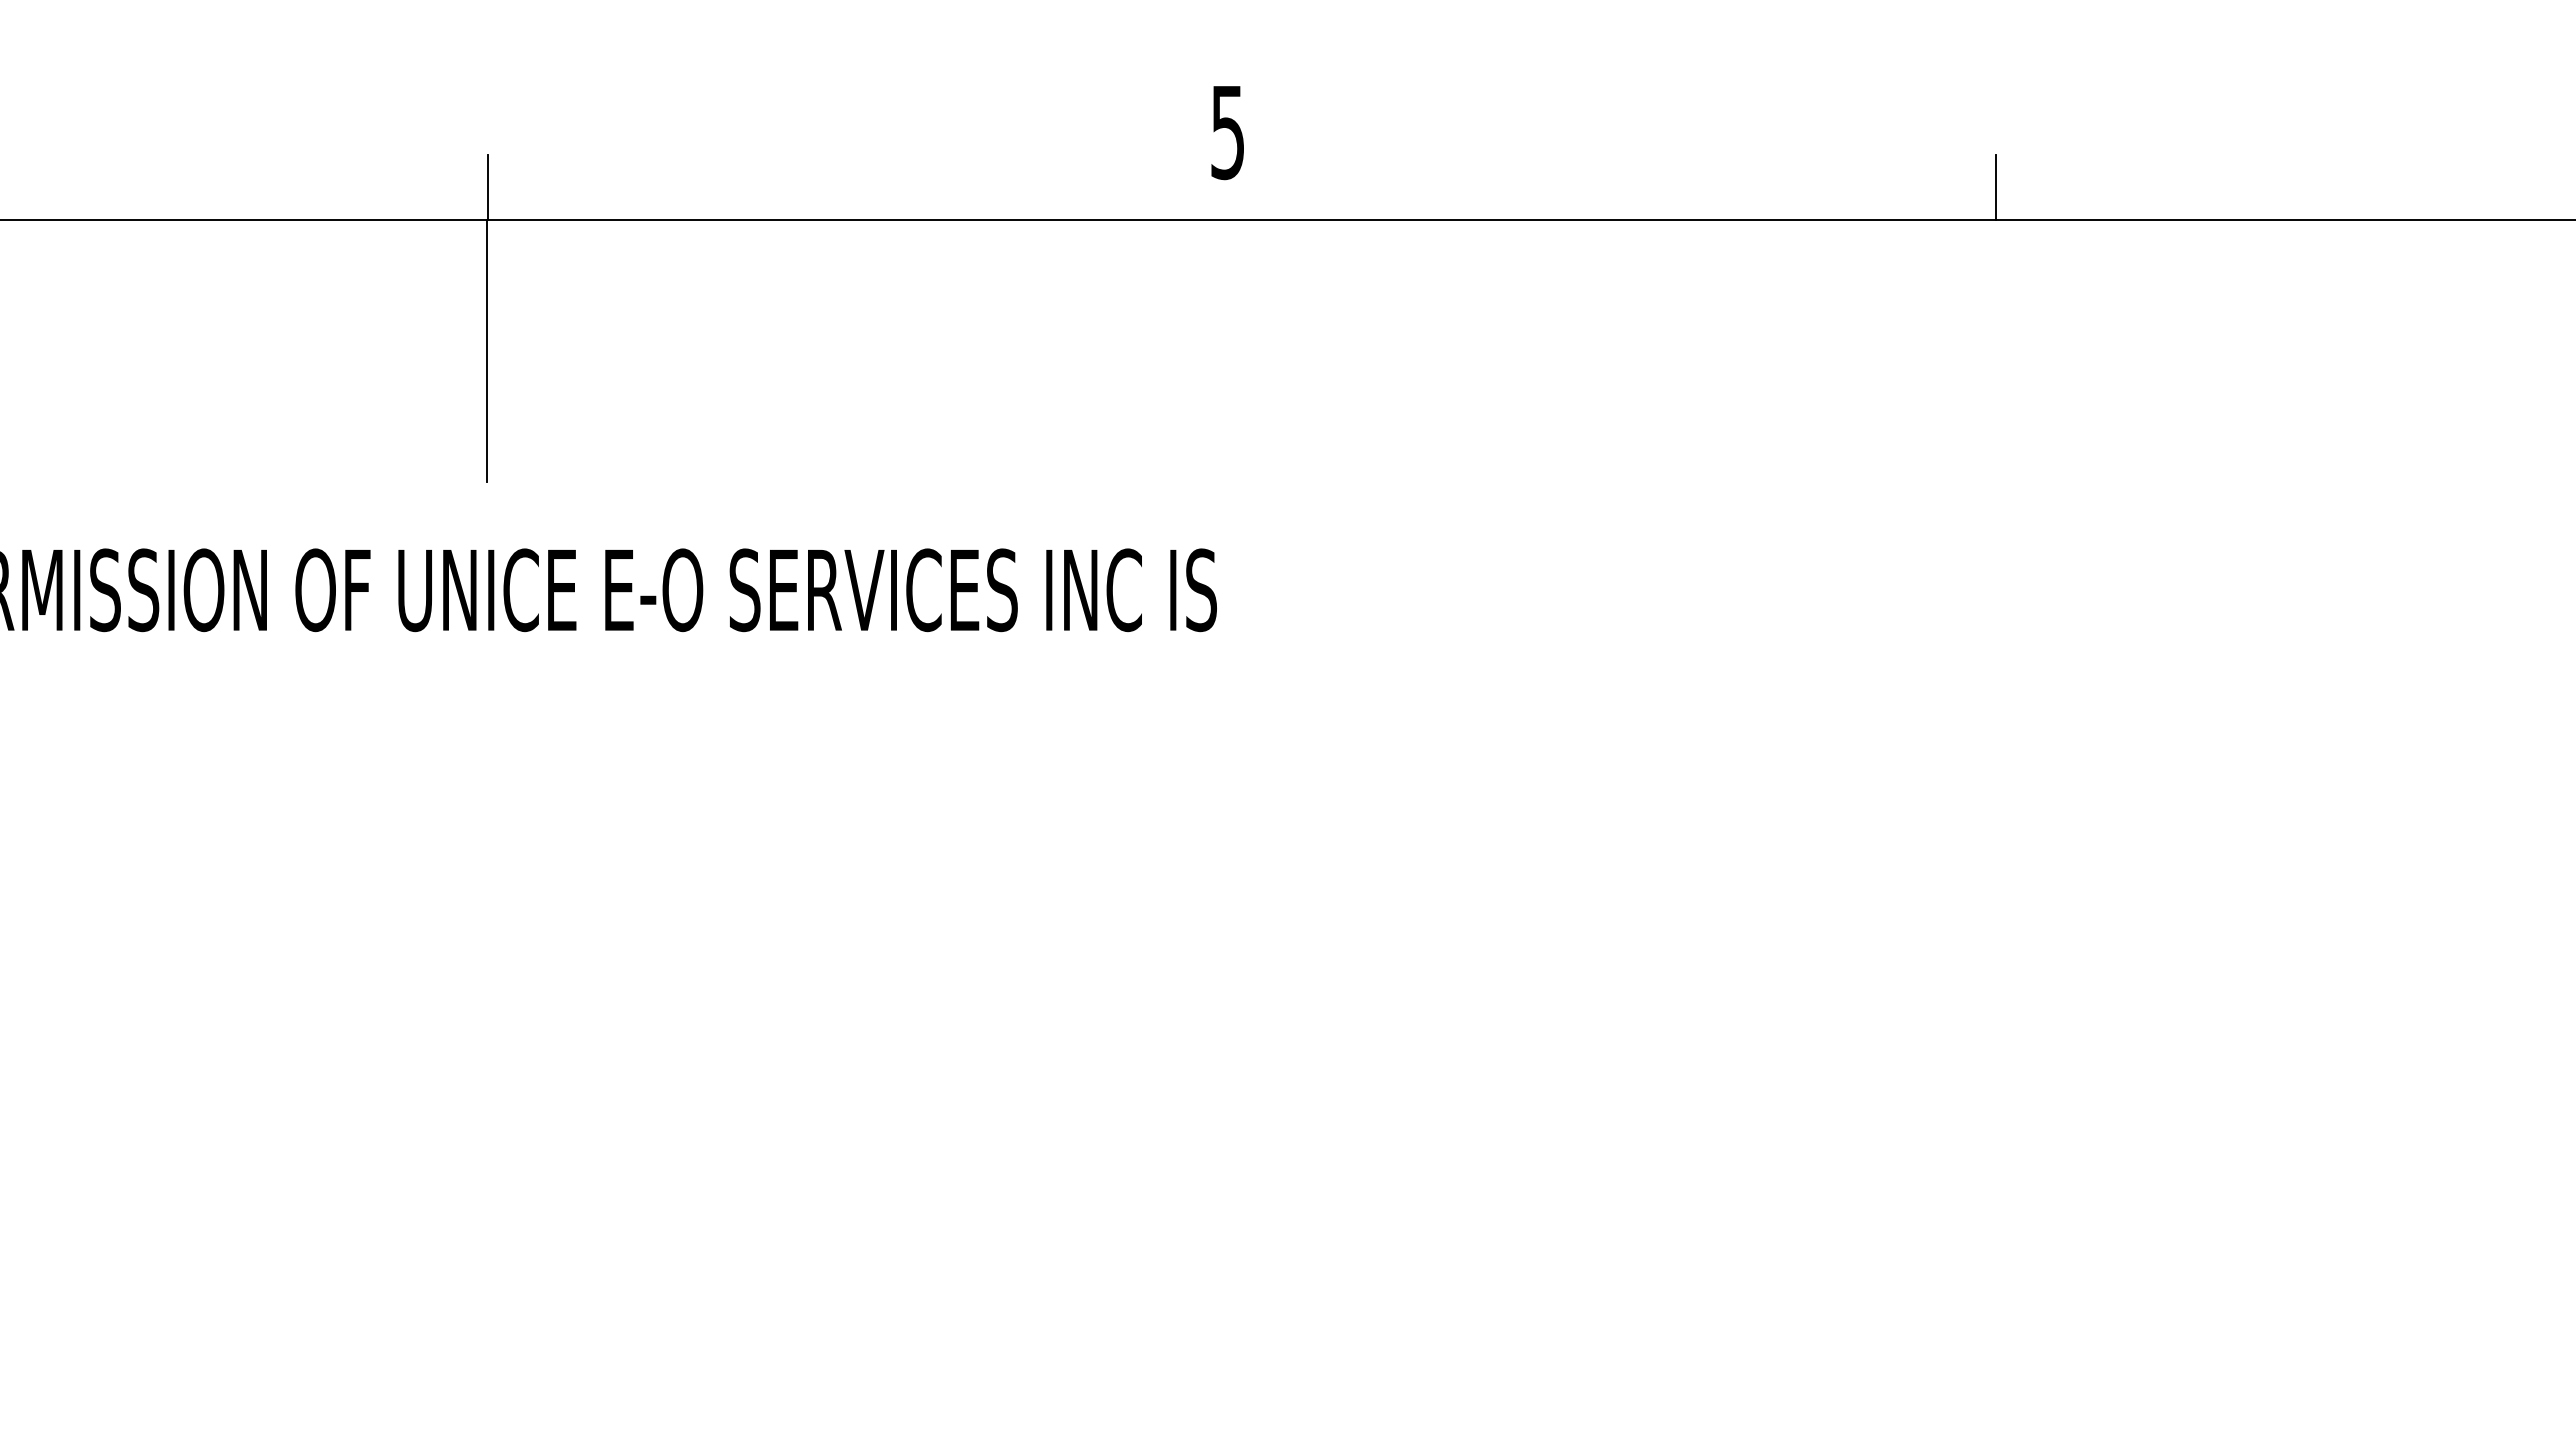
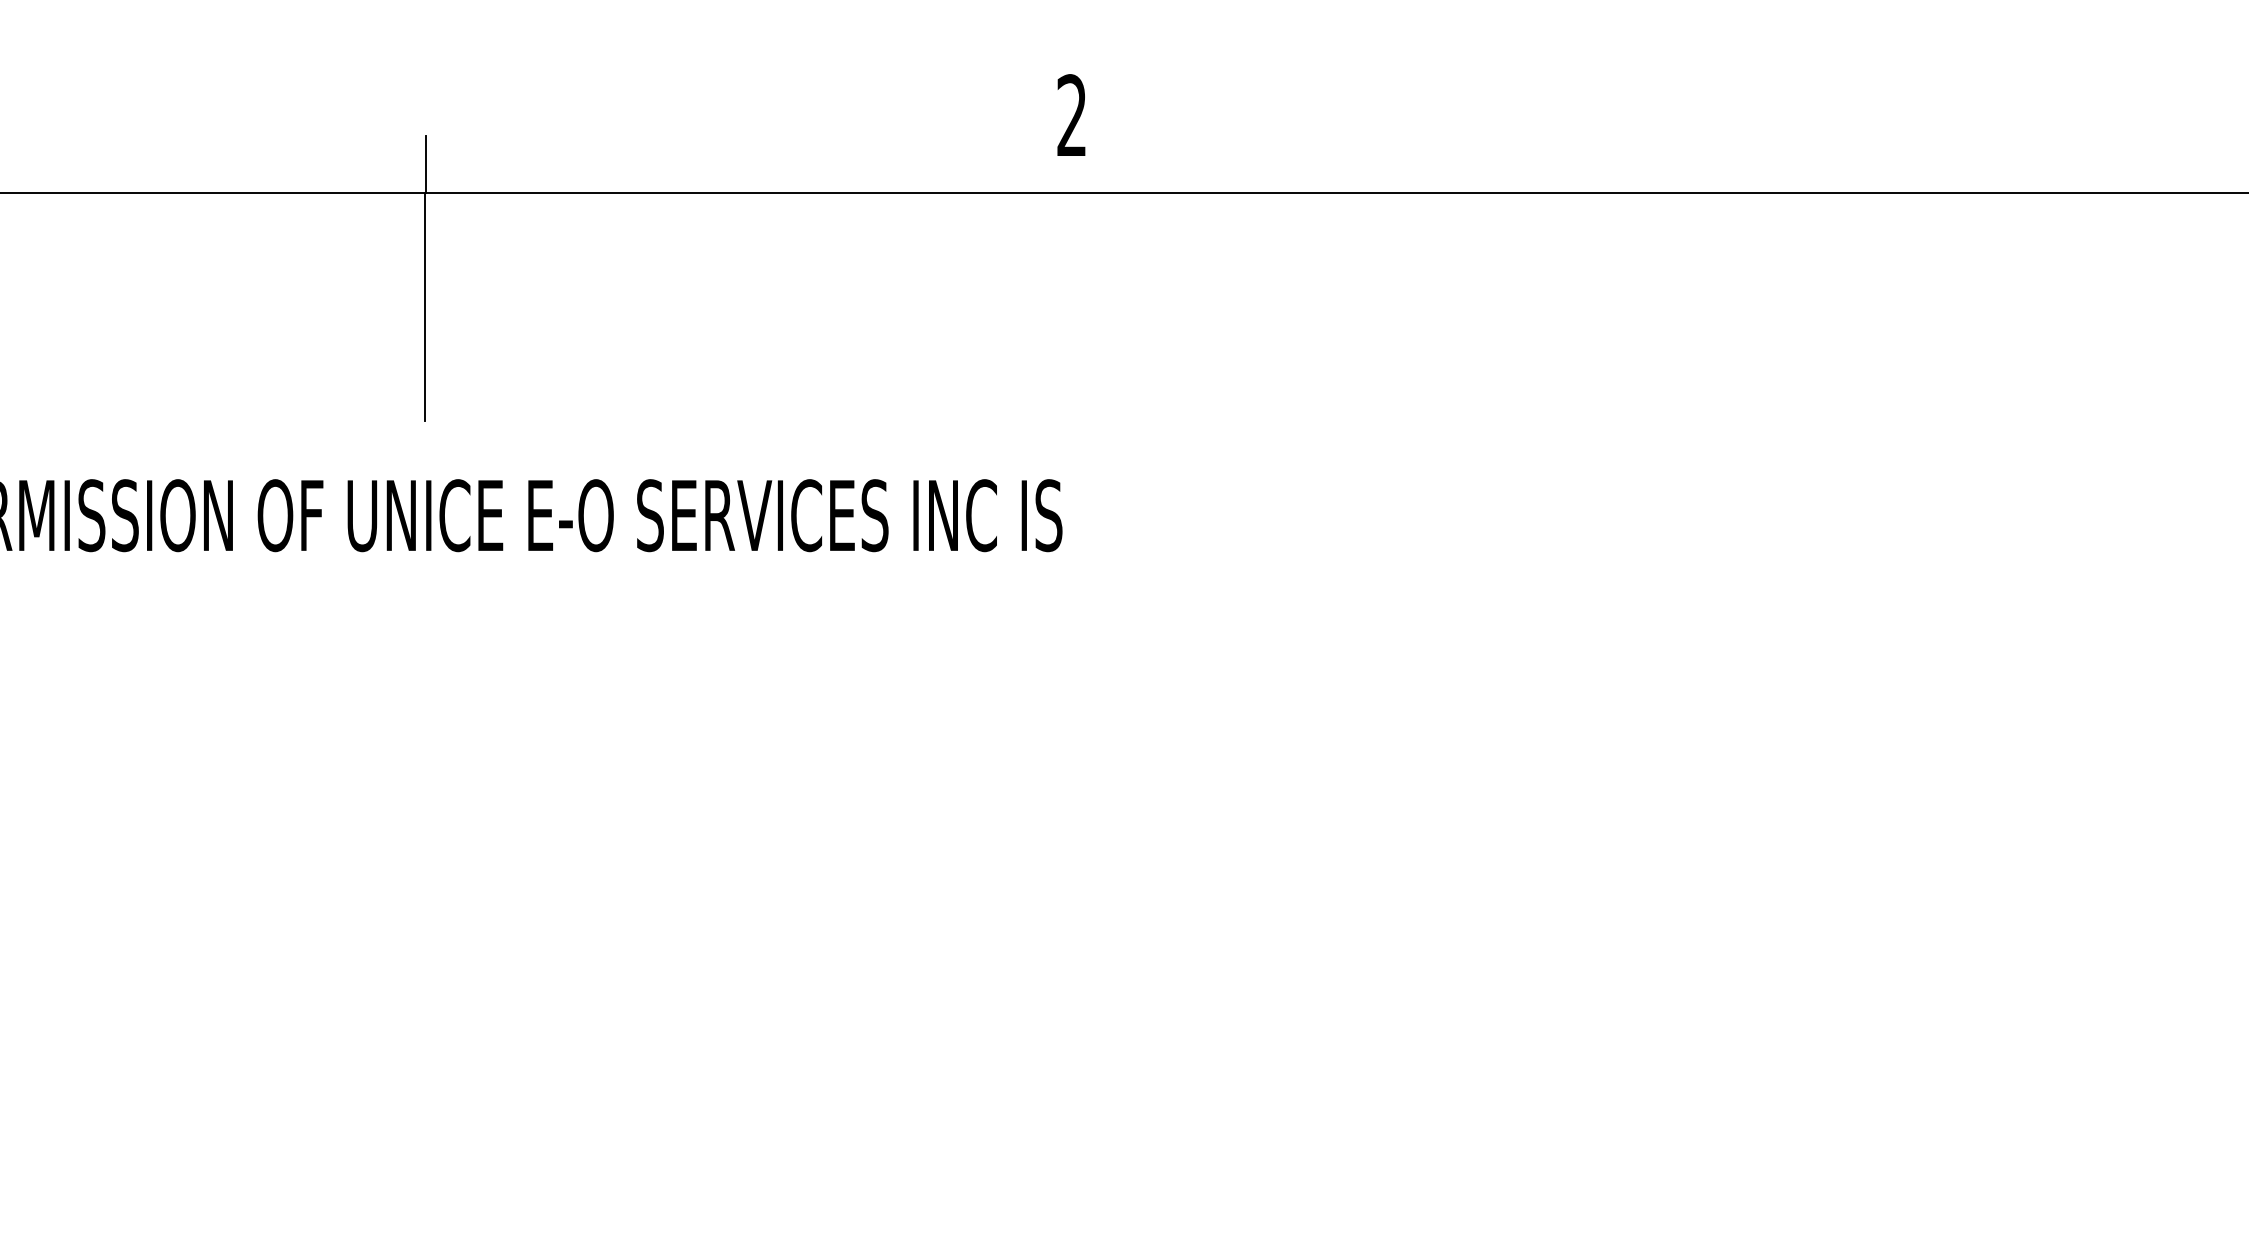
text: (1227, 132) -> (1071, 115), 5 -> 2
line: (1996, 187) -> (1743, 163), removed

